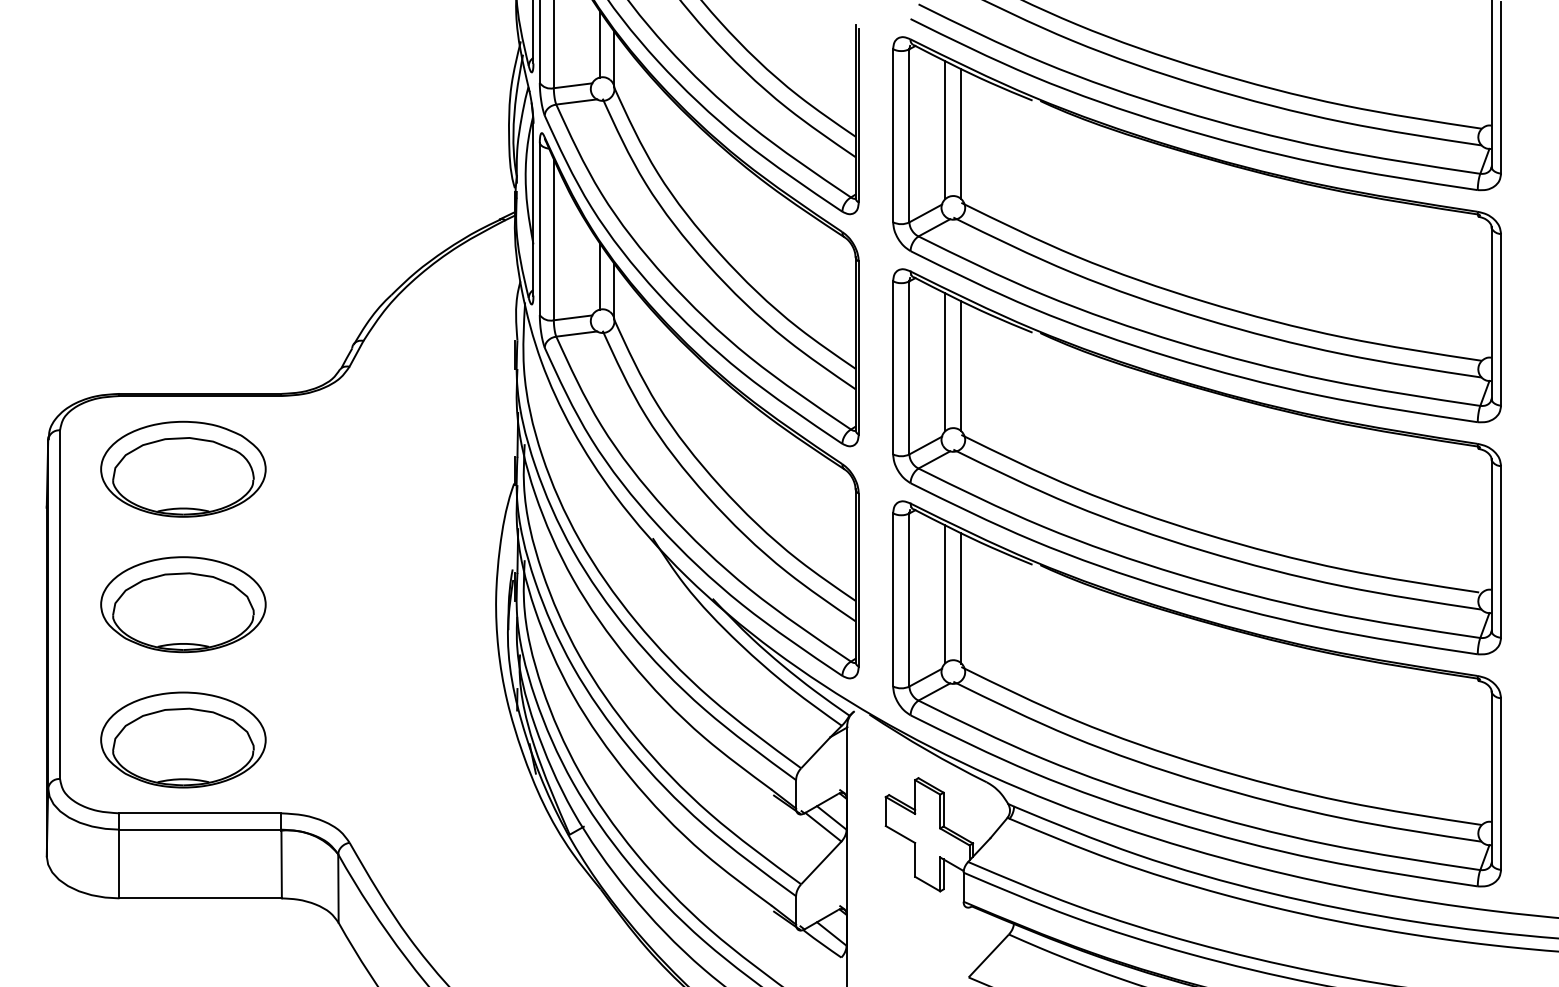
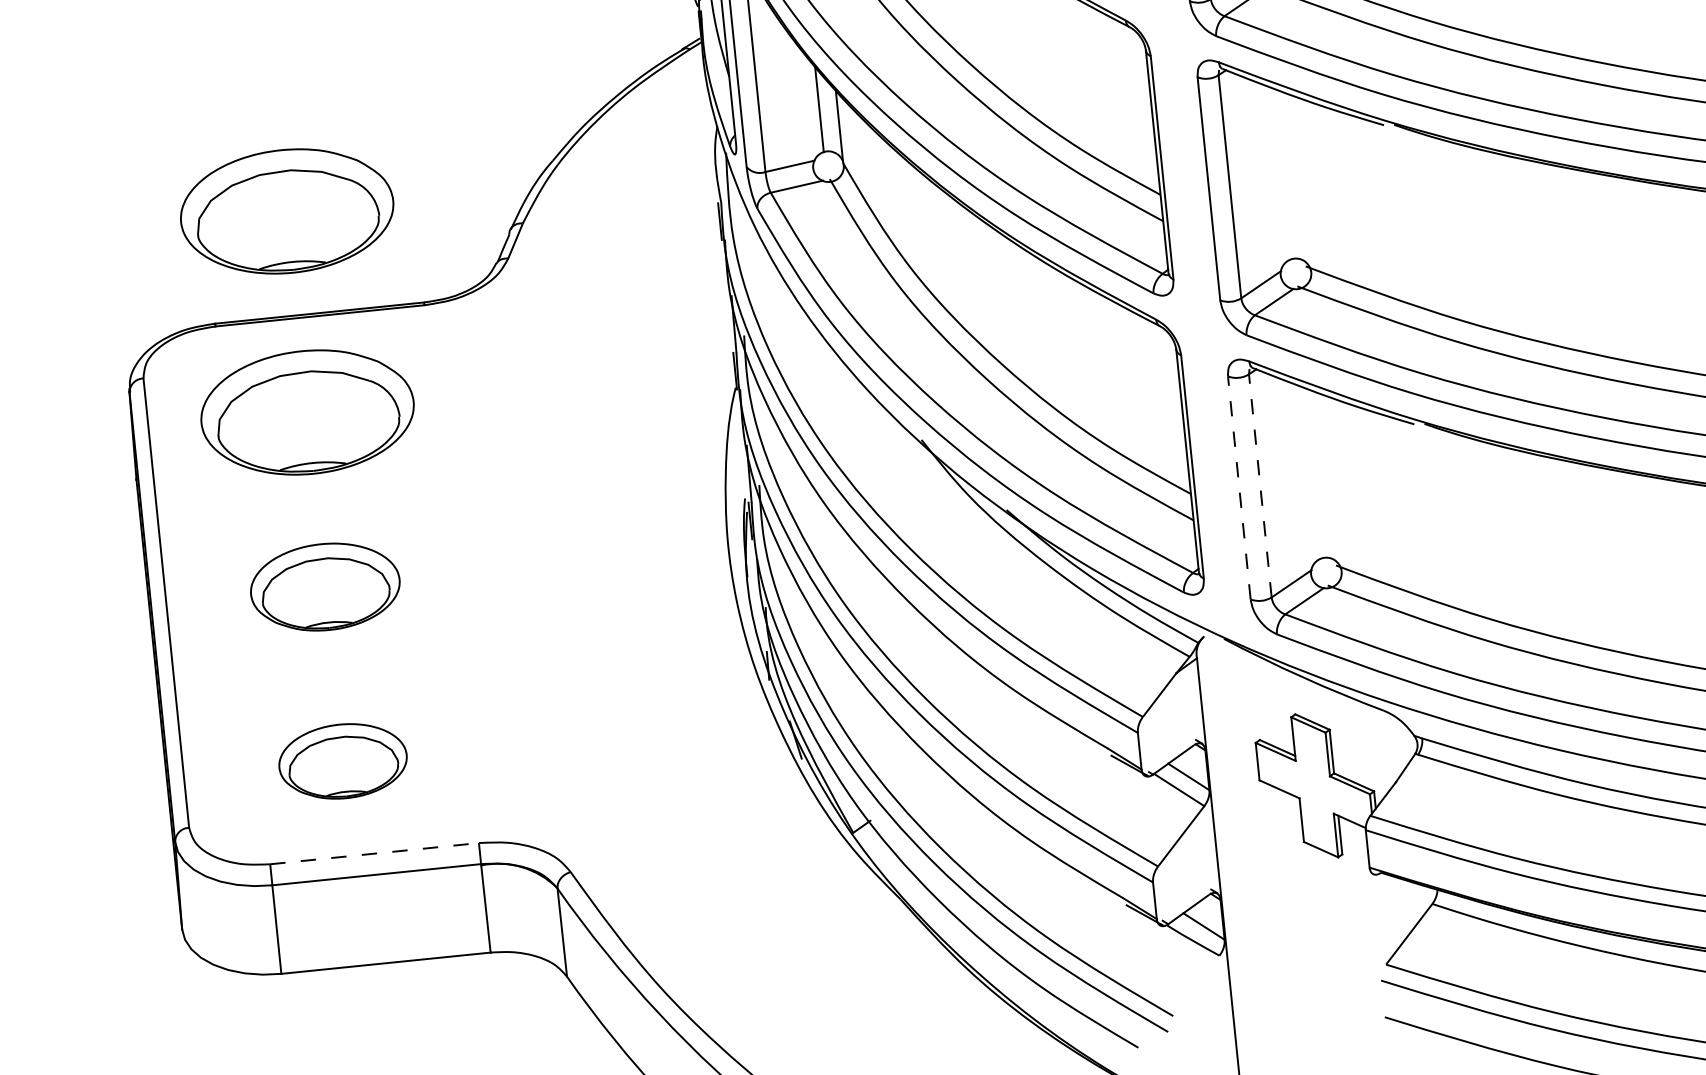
part: (183, 312) -> (287, 210), added
line: (945, 361) -> (1275, 173), removed
line: (961, 365) -> (1296, 176), removed
line: (945, 593) -> (1305, 472), removed
line: (961, 597) -> (1327, 475), removed
line: (893, 599) -> (1239, 487), solid -> dashed
line: (909, 599) -> (1260, 485), solid -> dashed
part: (183, 604) -> (325, 586), size x0.7
part: (183, 739) -> (343, 760), size x0.6
line: (200, 813) -> (374, 853), solid -> dashed

